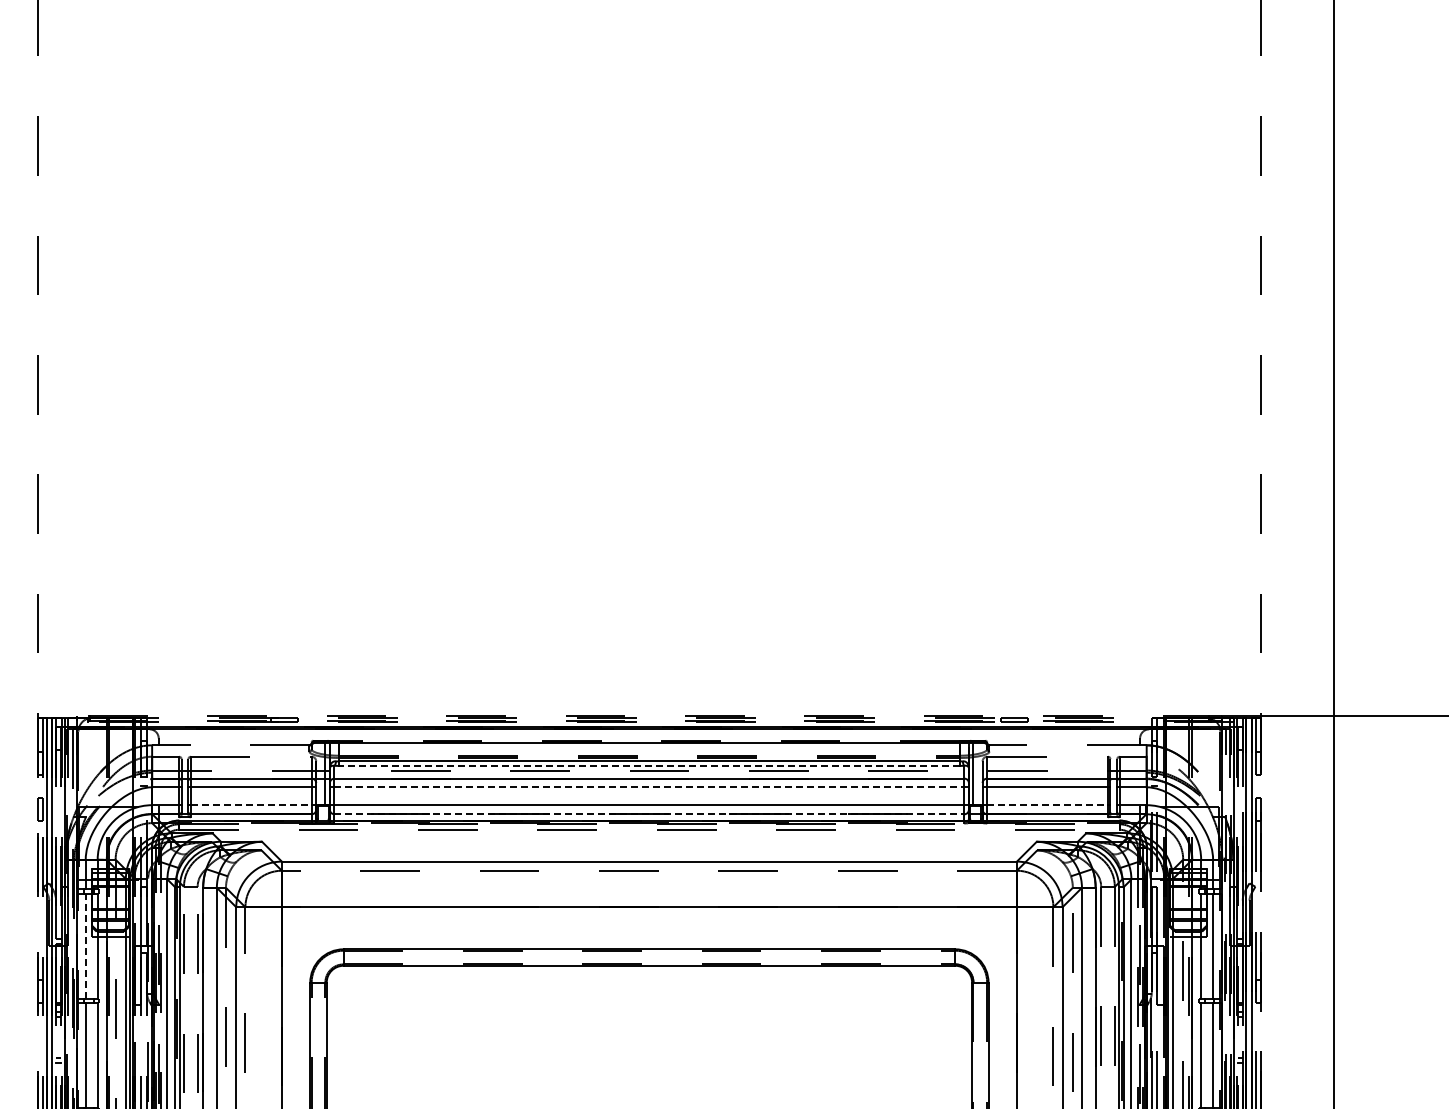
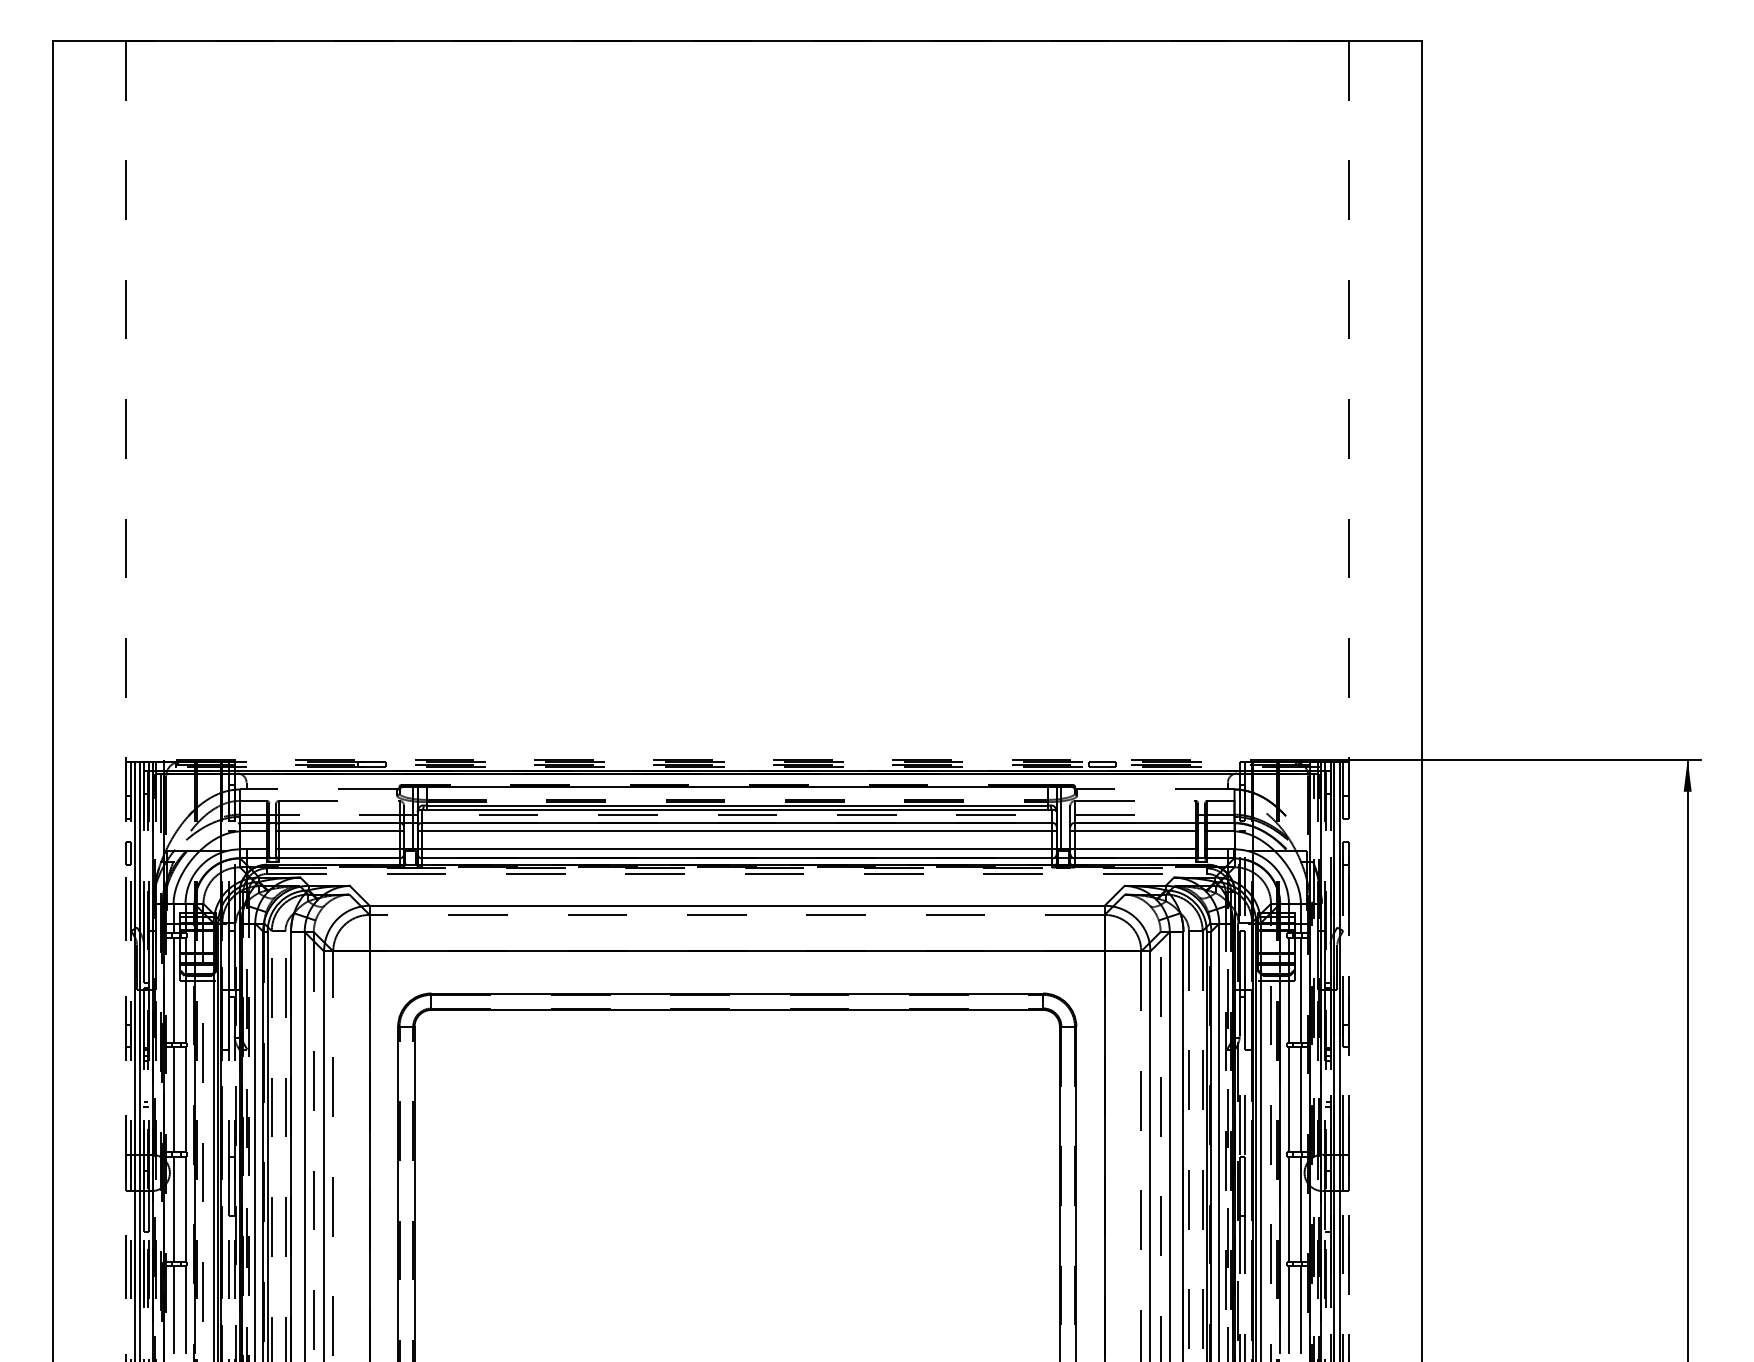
line: (648, 766) -> (736, 810), dashed -> solid
line: (649, 787) -> (737, 831), dashed -> solid
line: (251, 805) -> (339, 849), dashed -> solid
line: (1047, 805) -> (1135, 849), dashed -> solid
line: (649, 814) -> (737, 858), dashed -> solid
line: (85, 945) -> (173, 989), dashed -> solid

